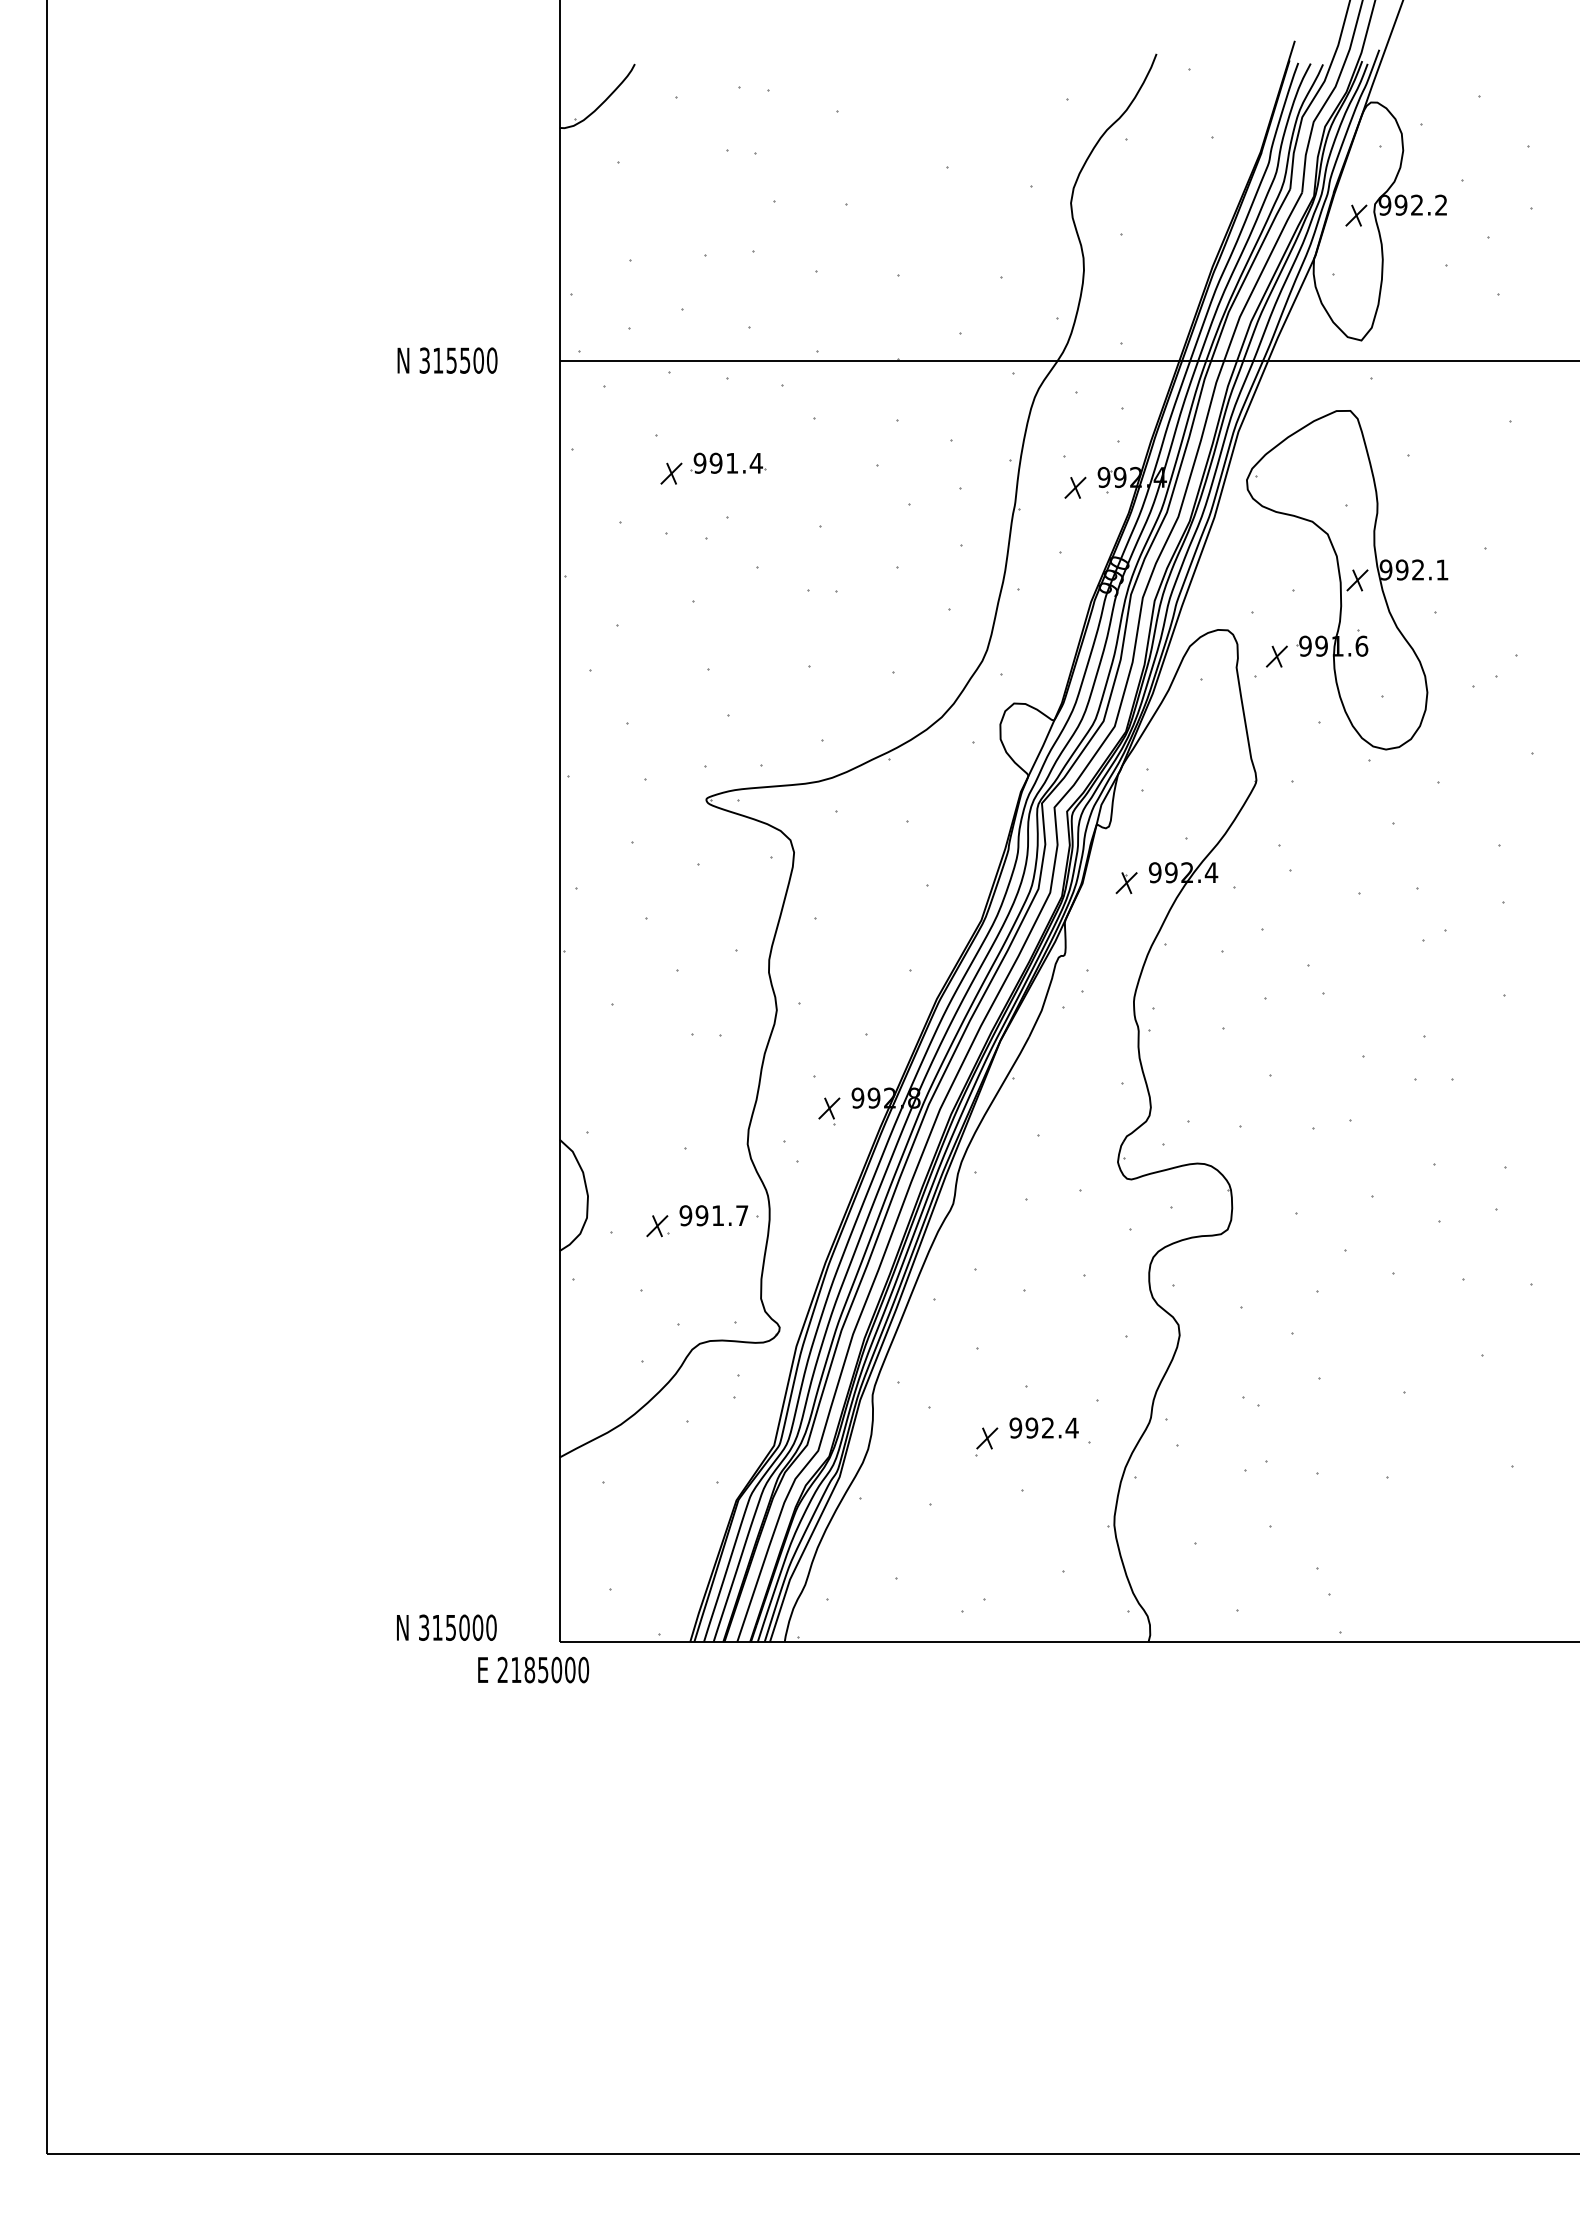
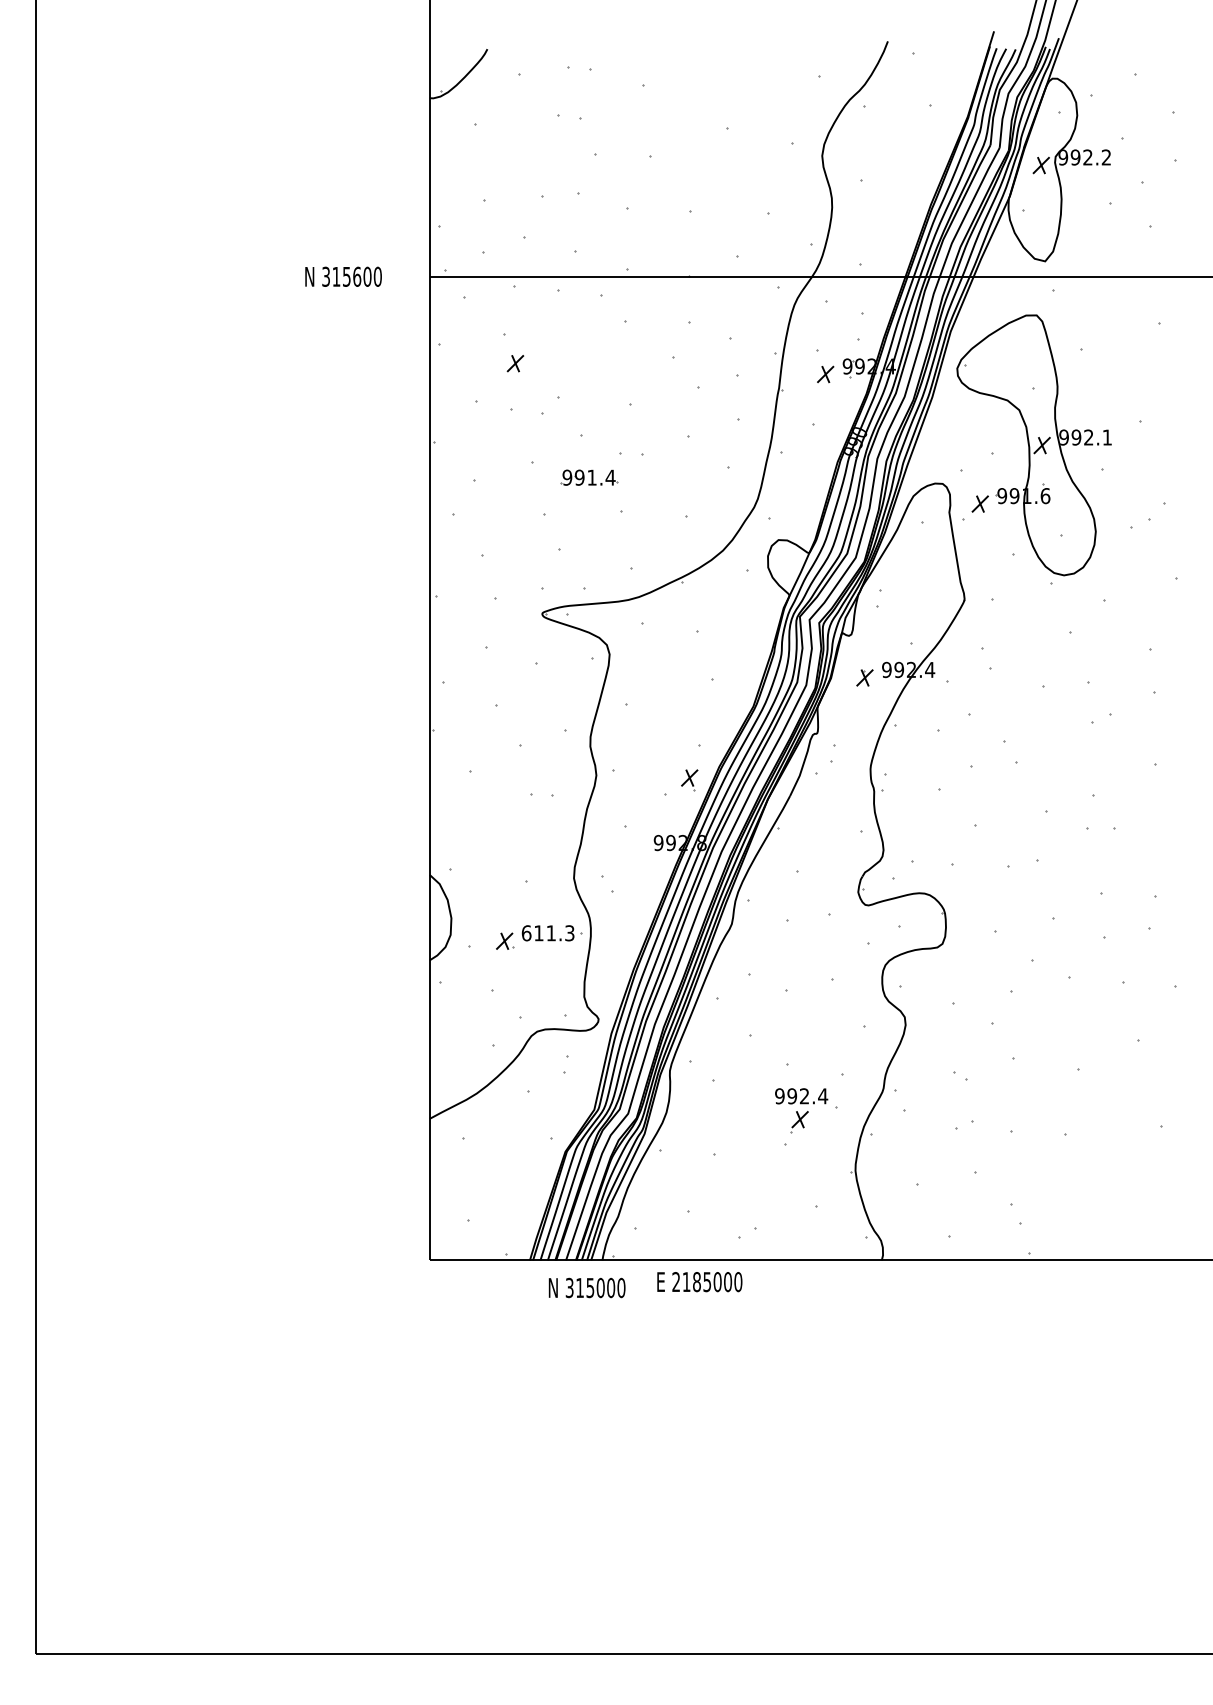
text: (465, 360) -> (357, 276), 315500 -> 315600
part: (728, 462) -> (589, 477), moved
part: (829, 1111) -> (689, 780), moved
text: (713, 1215) -> (547, 933), 991.7 -> 611.3
part: (986, 1441) -> (799, 1121), moved
text: (446, 1627) -> (586, 1287), moved
text: (533, 1669) -> (699, 1281), moved

